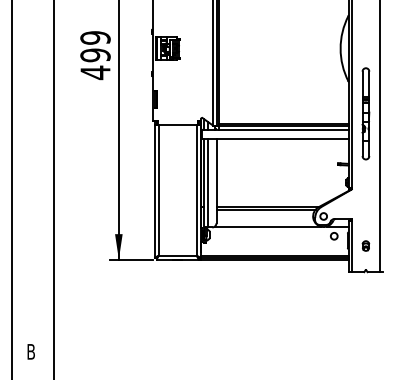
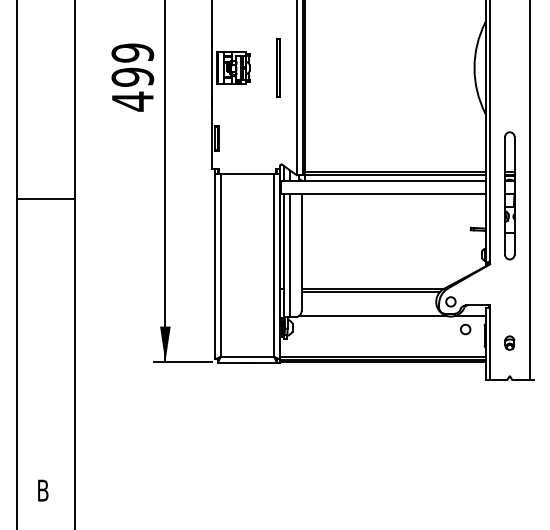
line: (199, 48) -> (277, 67), added
part: (365, 113) -> (509, 195), moved
line: (32, 143) -> (45, 199), added

